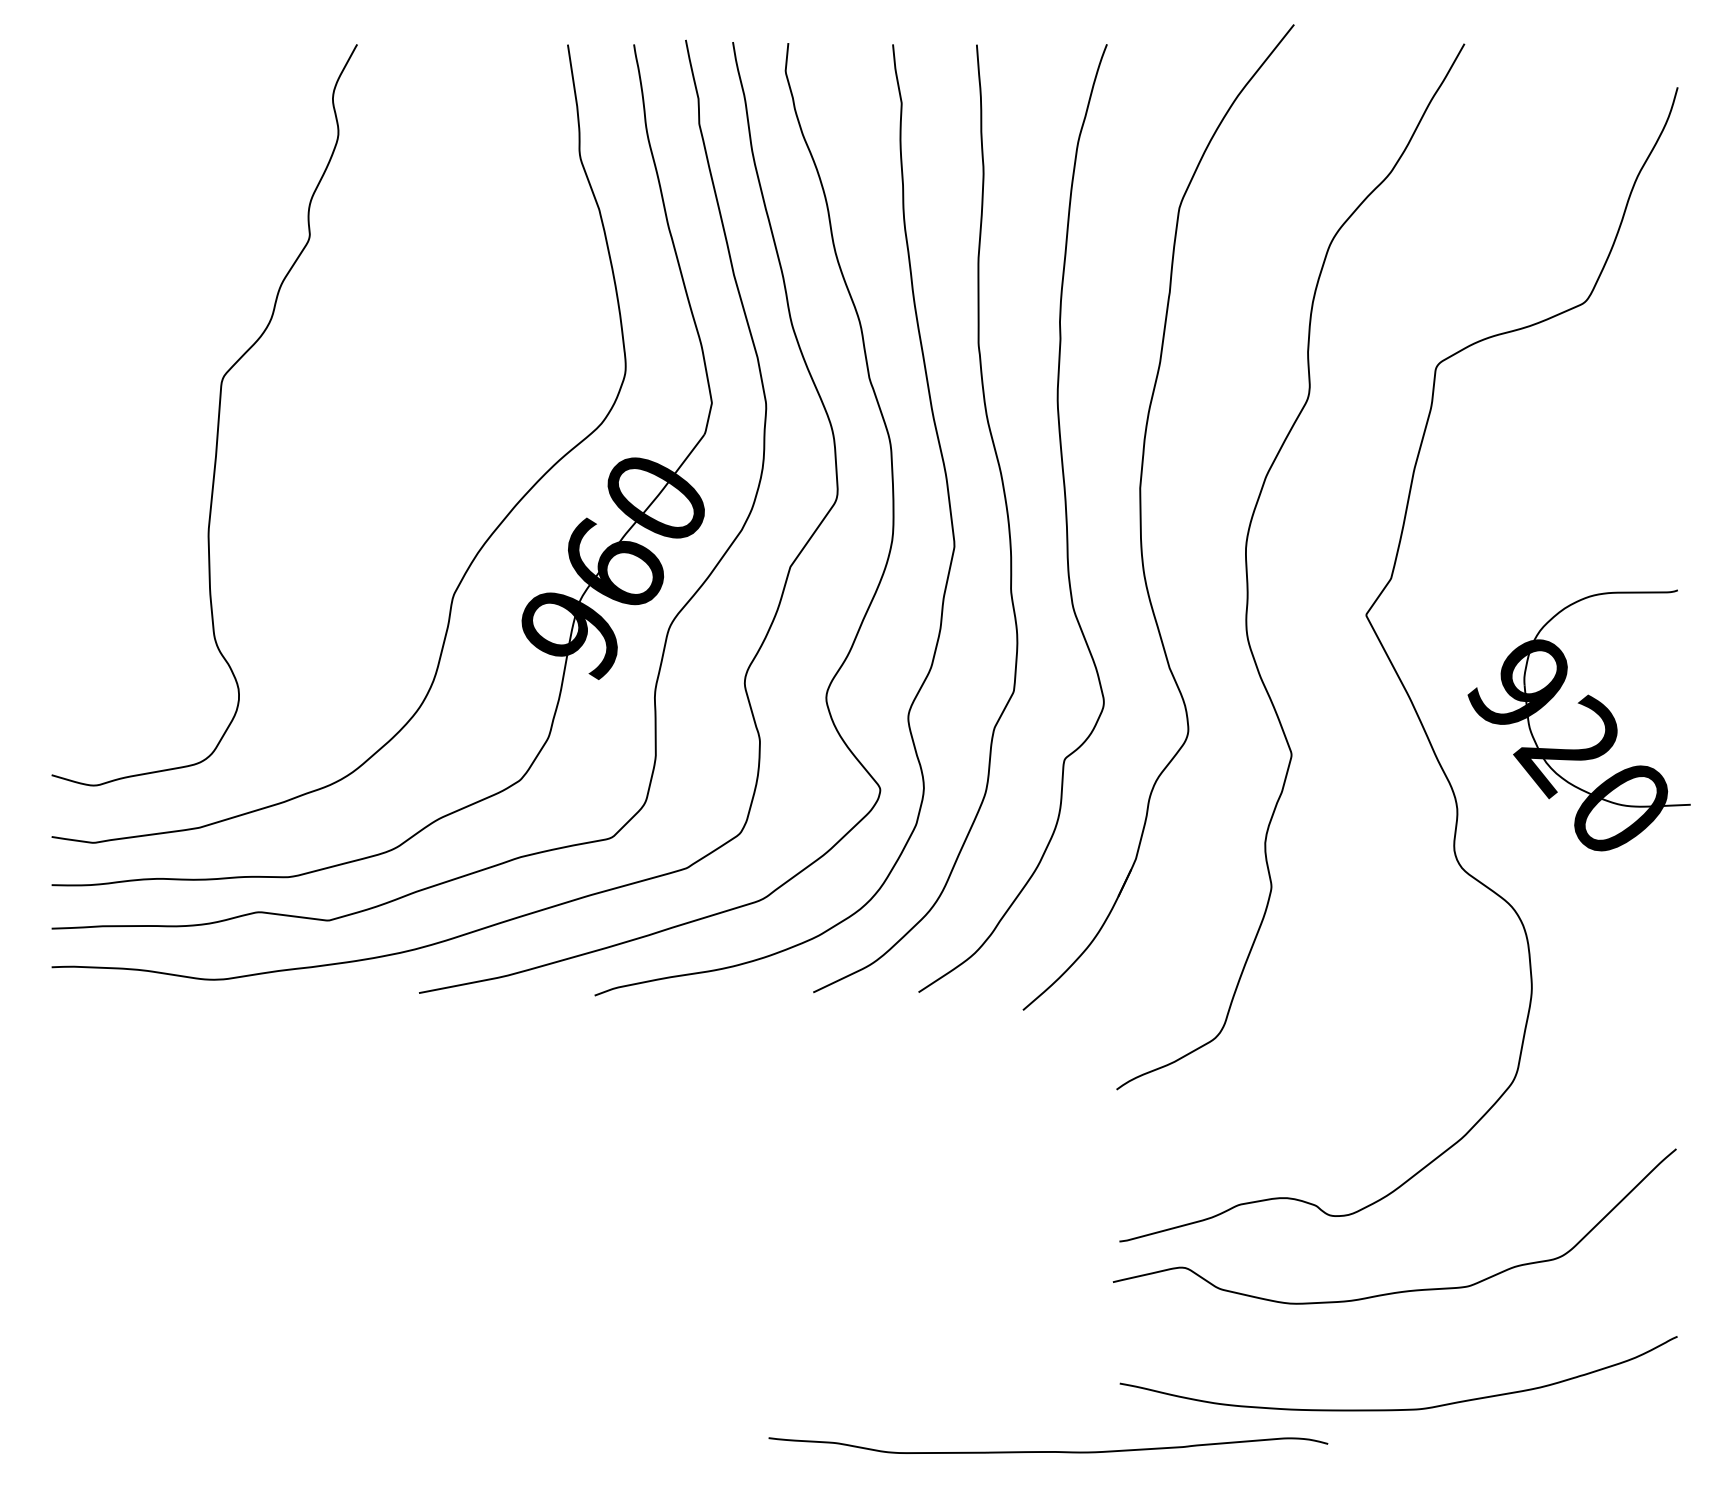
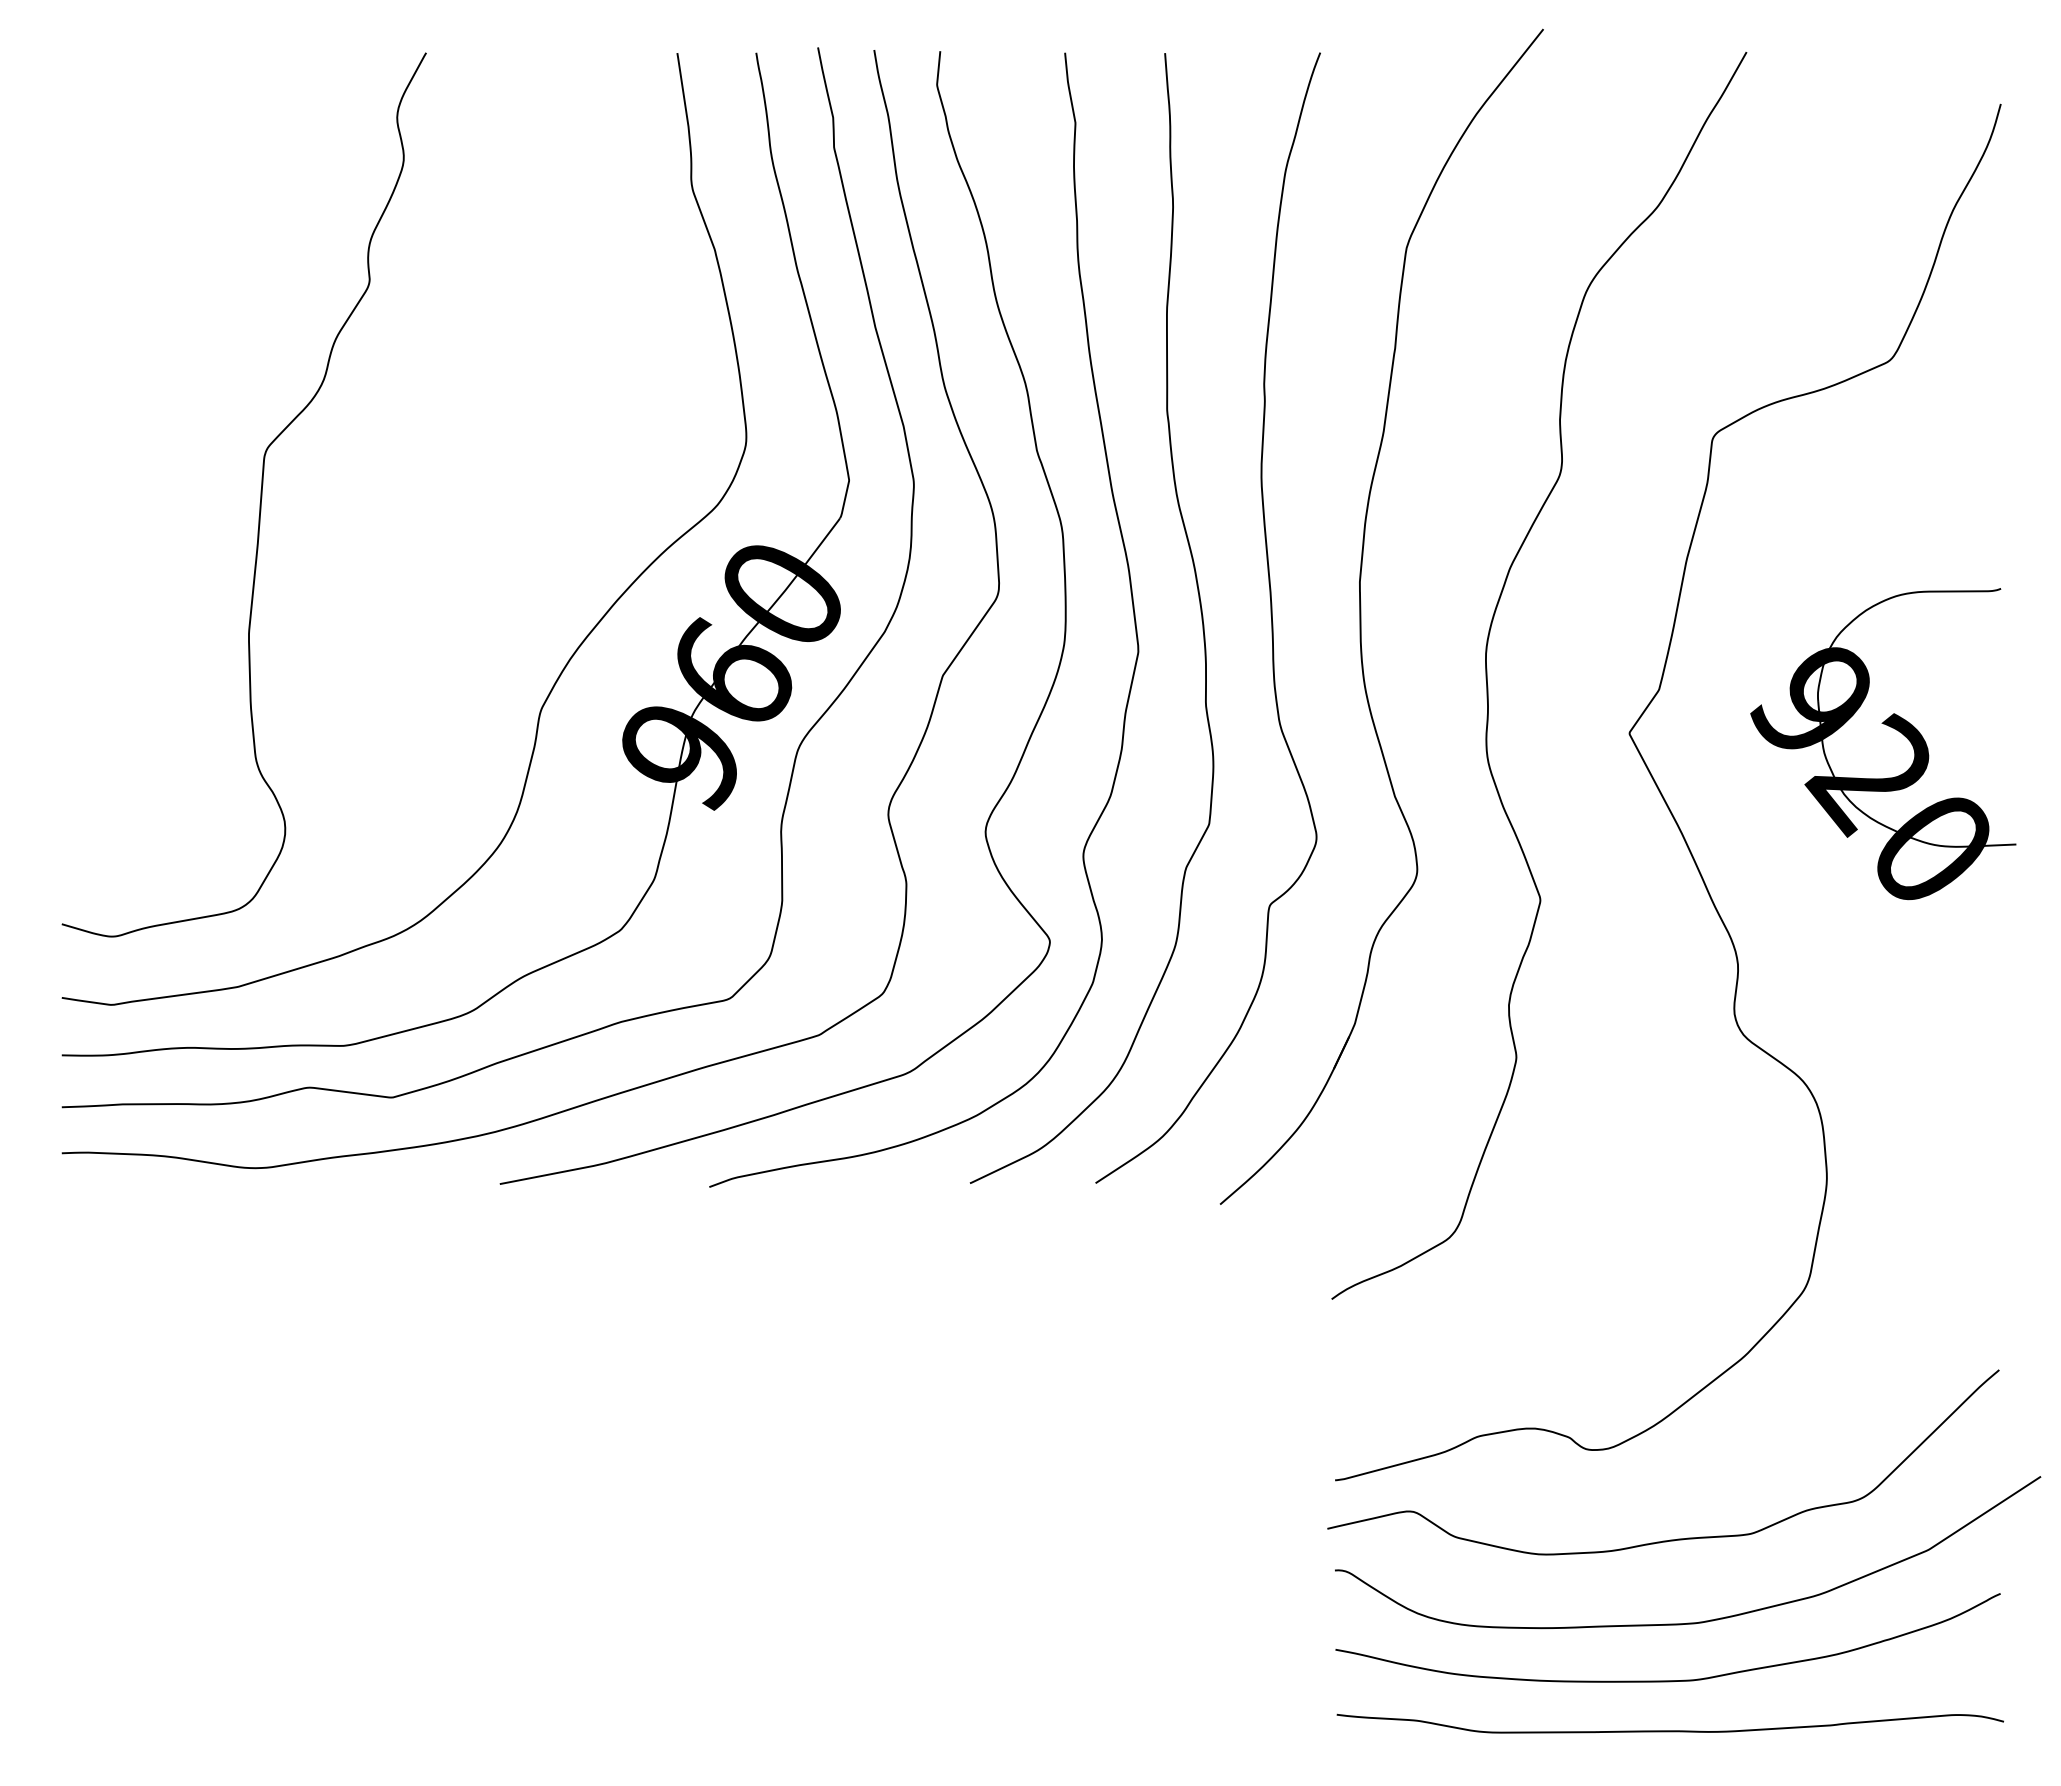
part: (1586, 707) -> (1892, 728), moved
curve: (1425, 1359) -> (1699, 1621), added
curve: (1047, 1451) -> (1669, 1730), moved

